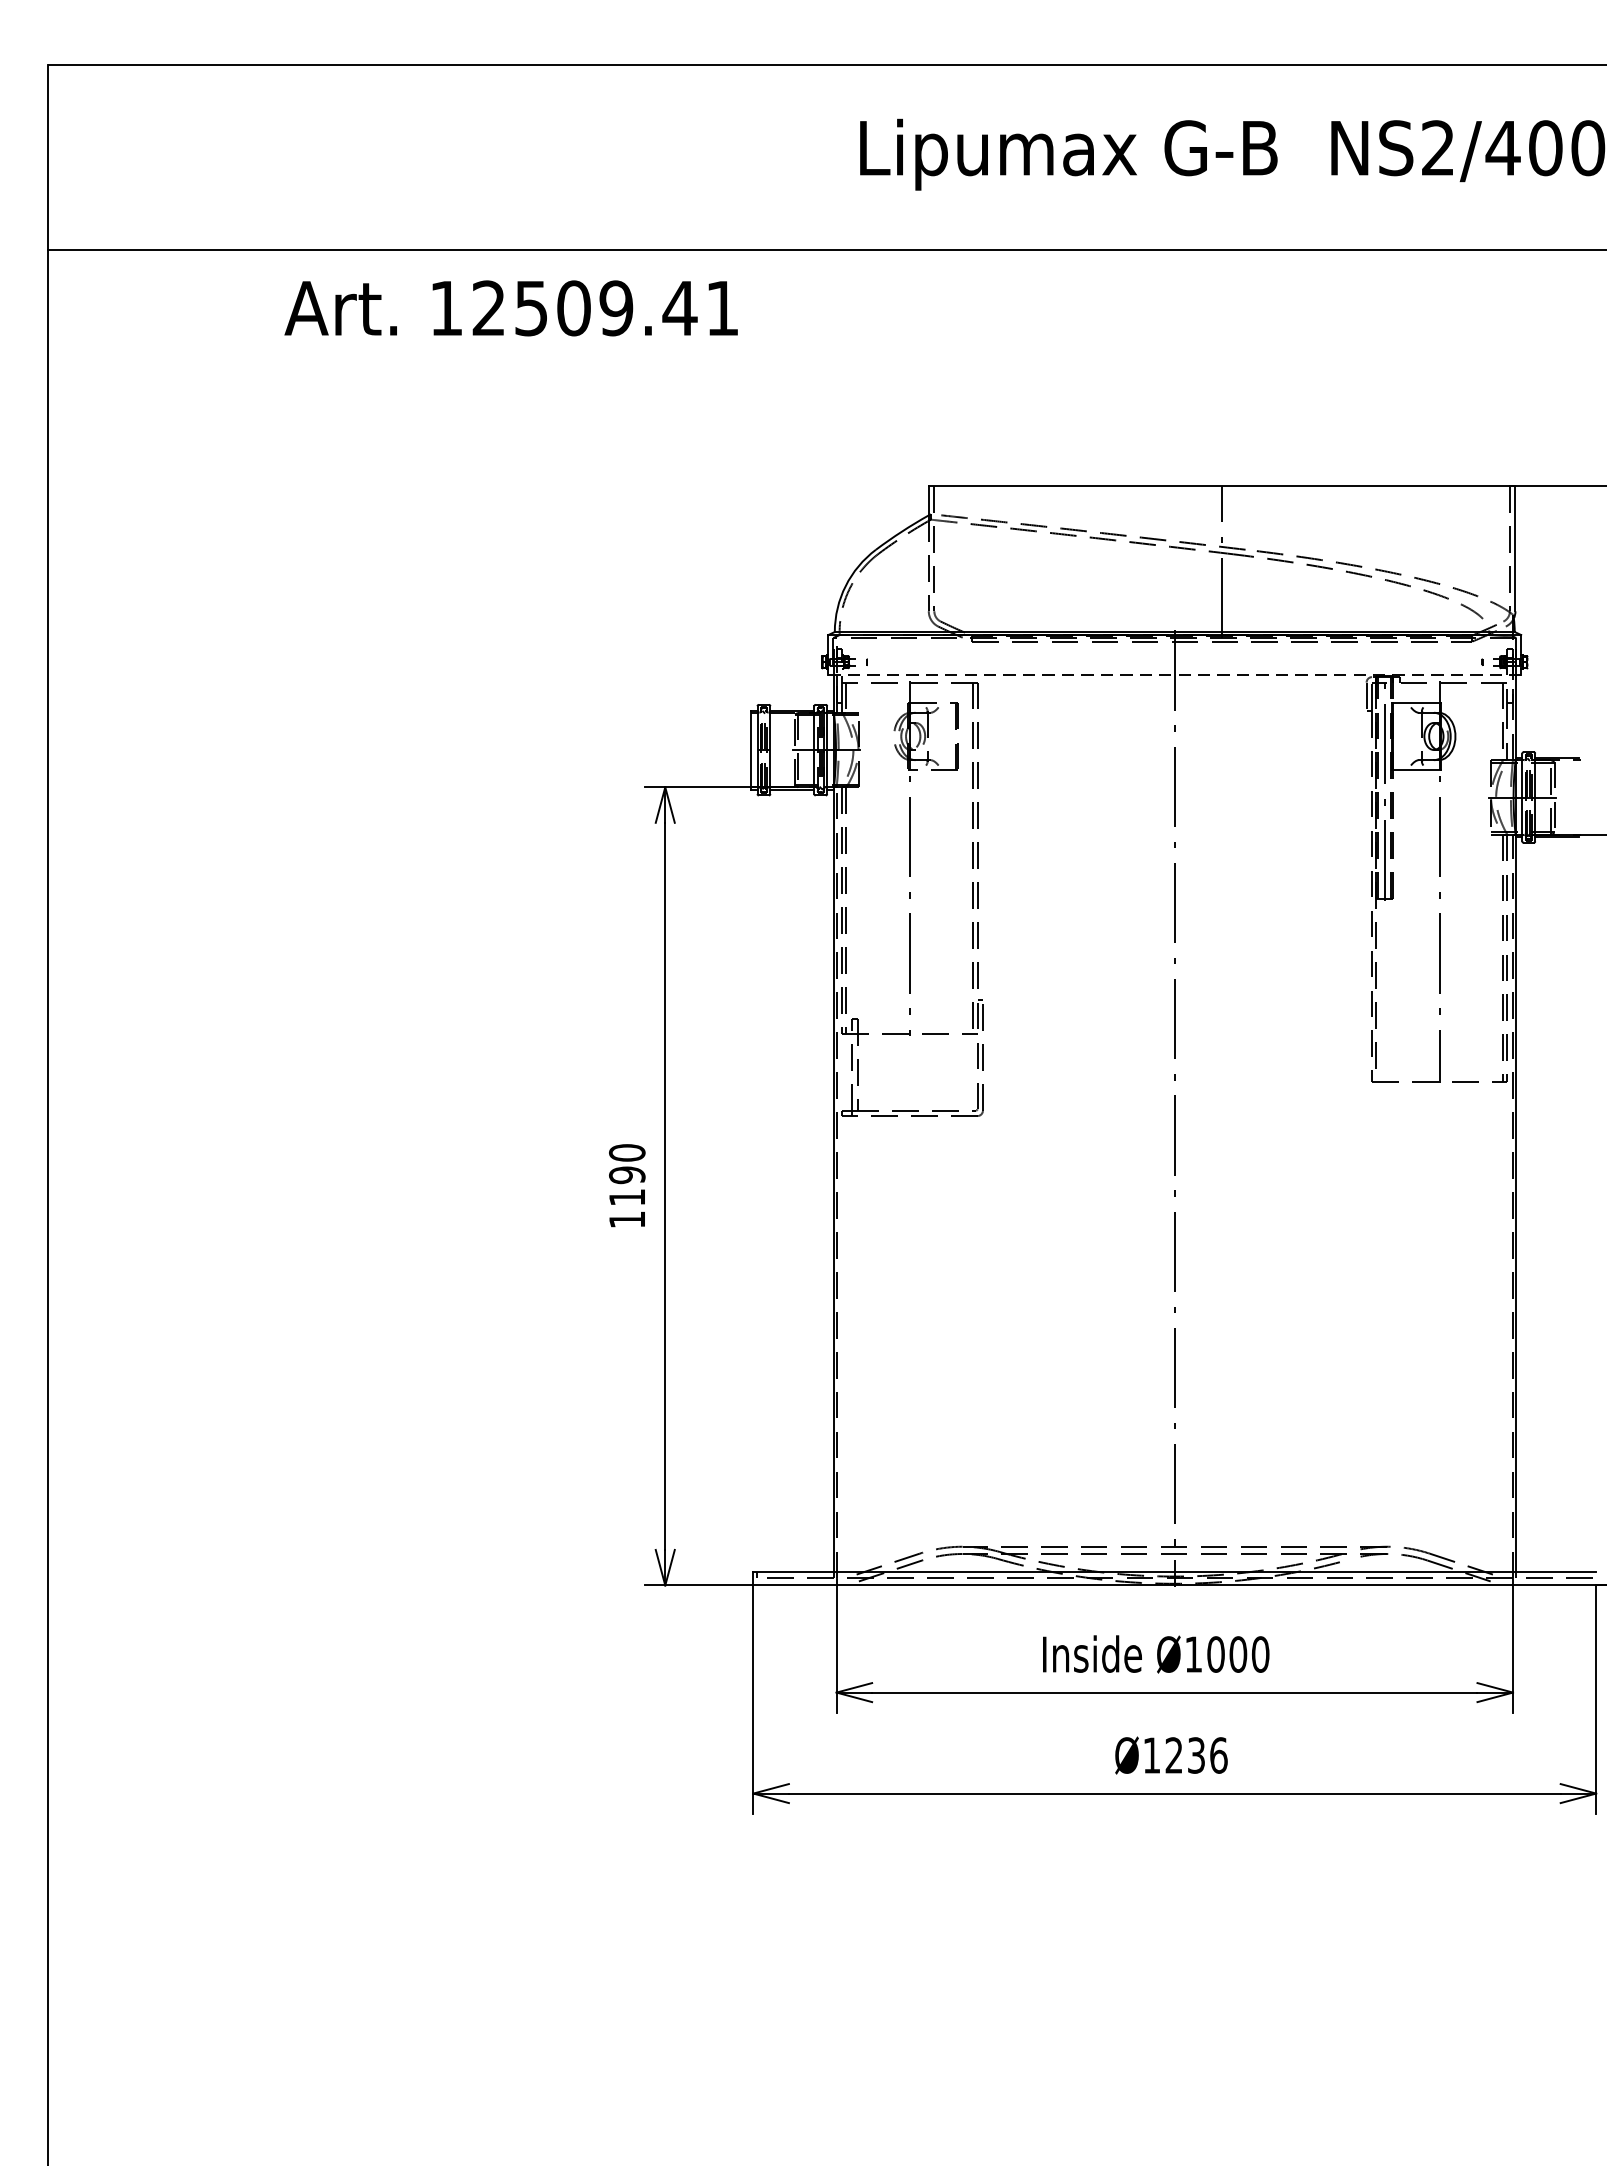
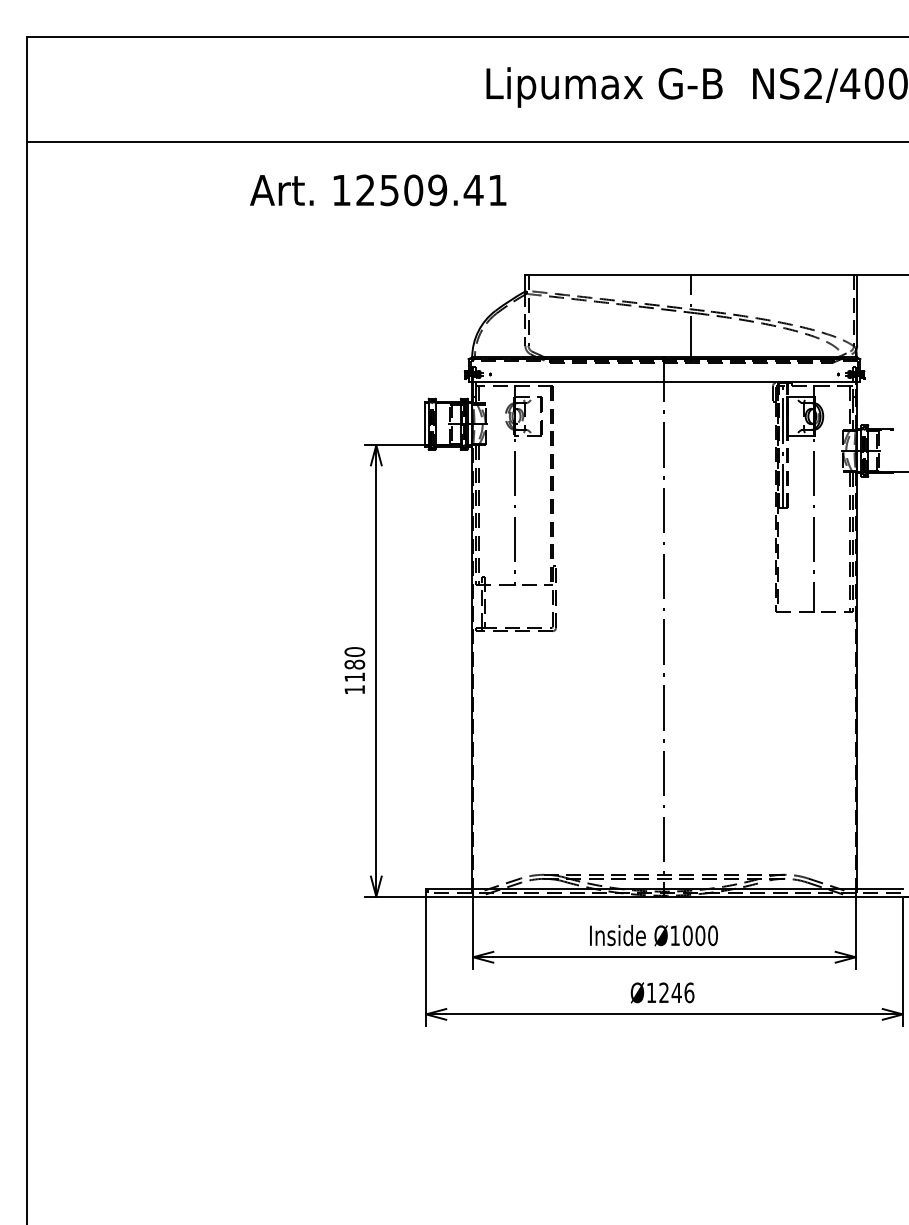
text: (511, 308) -> (378, 190), moved
line: (1174, 674) -> (664, 381), dashed -> solid
text: (626, 1174) -> (354, 664), 1190 -> 1180
text: (1196, 1754) -> (676, 992), Ø1236 -> Ø1246

